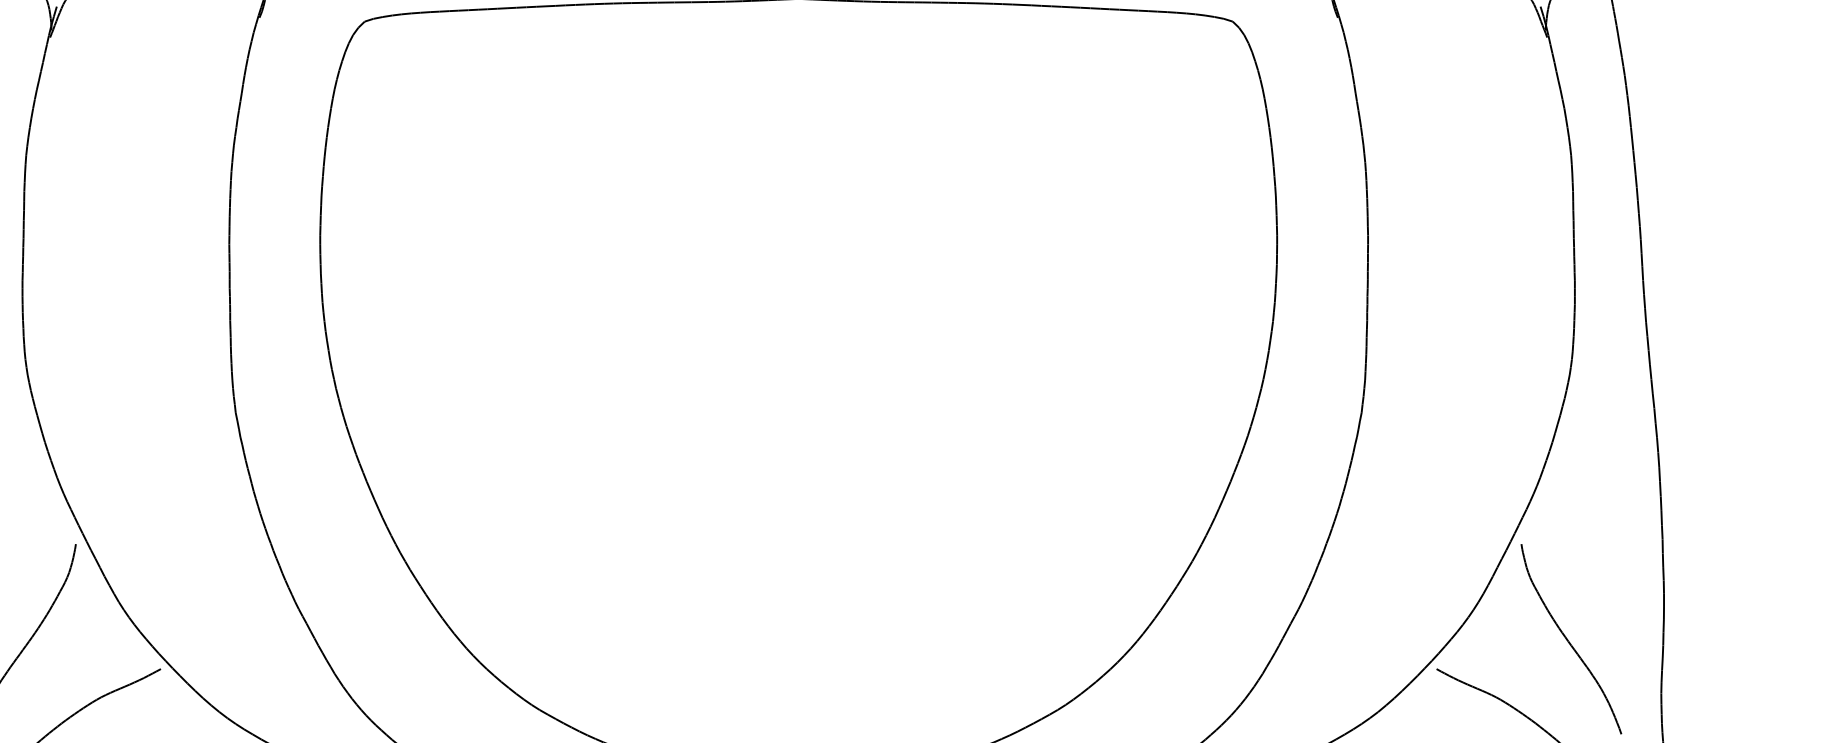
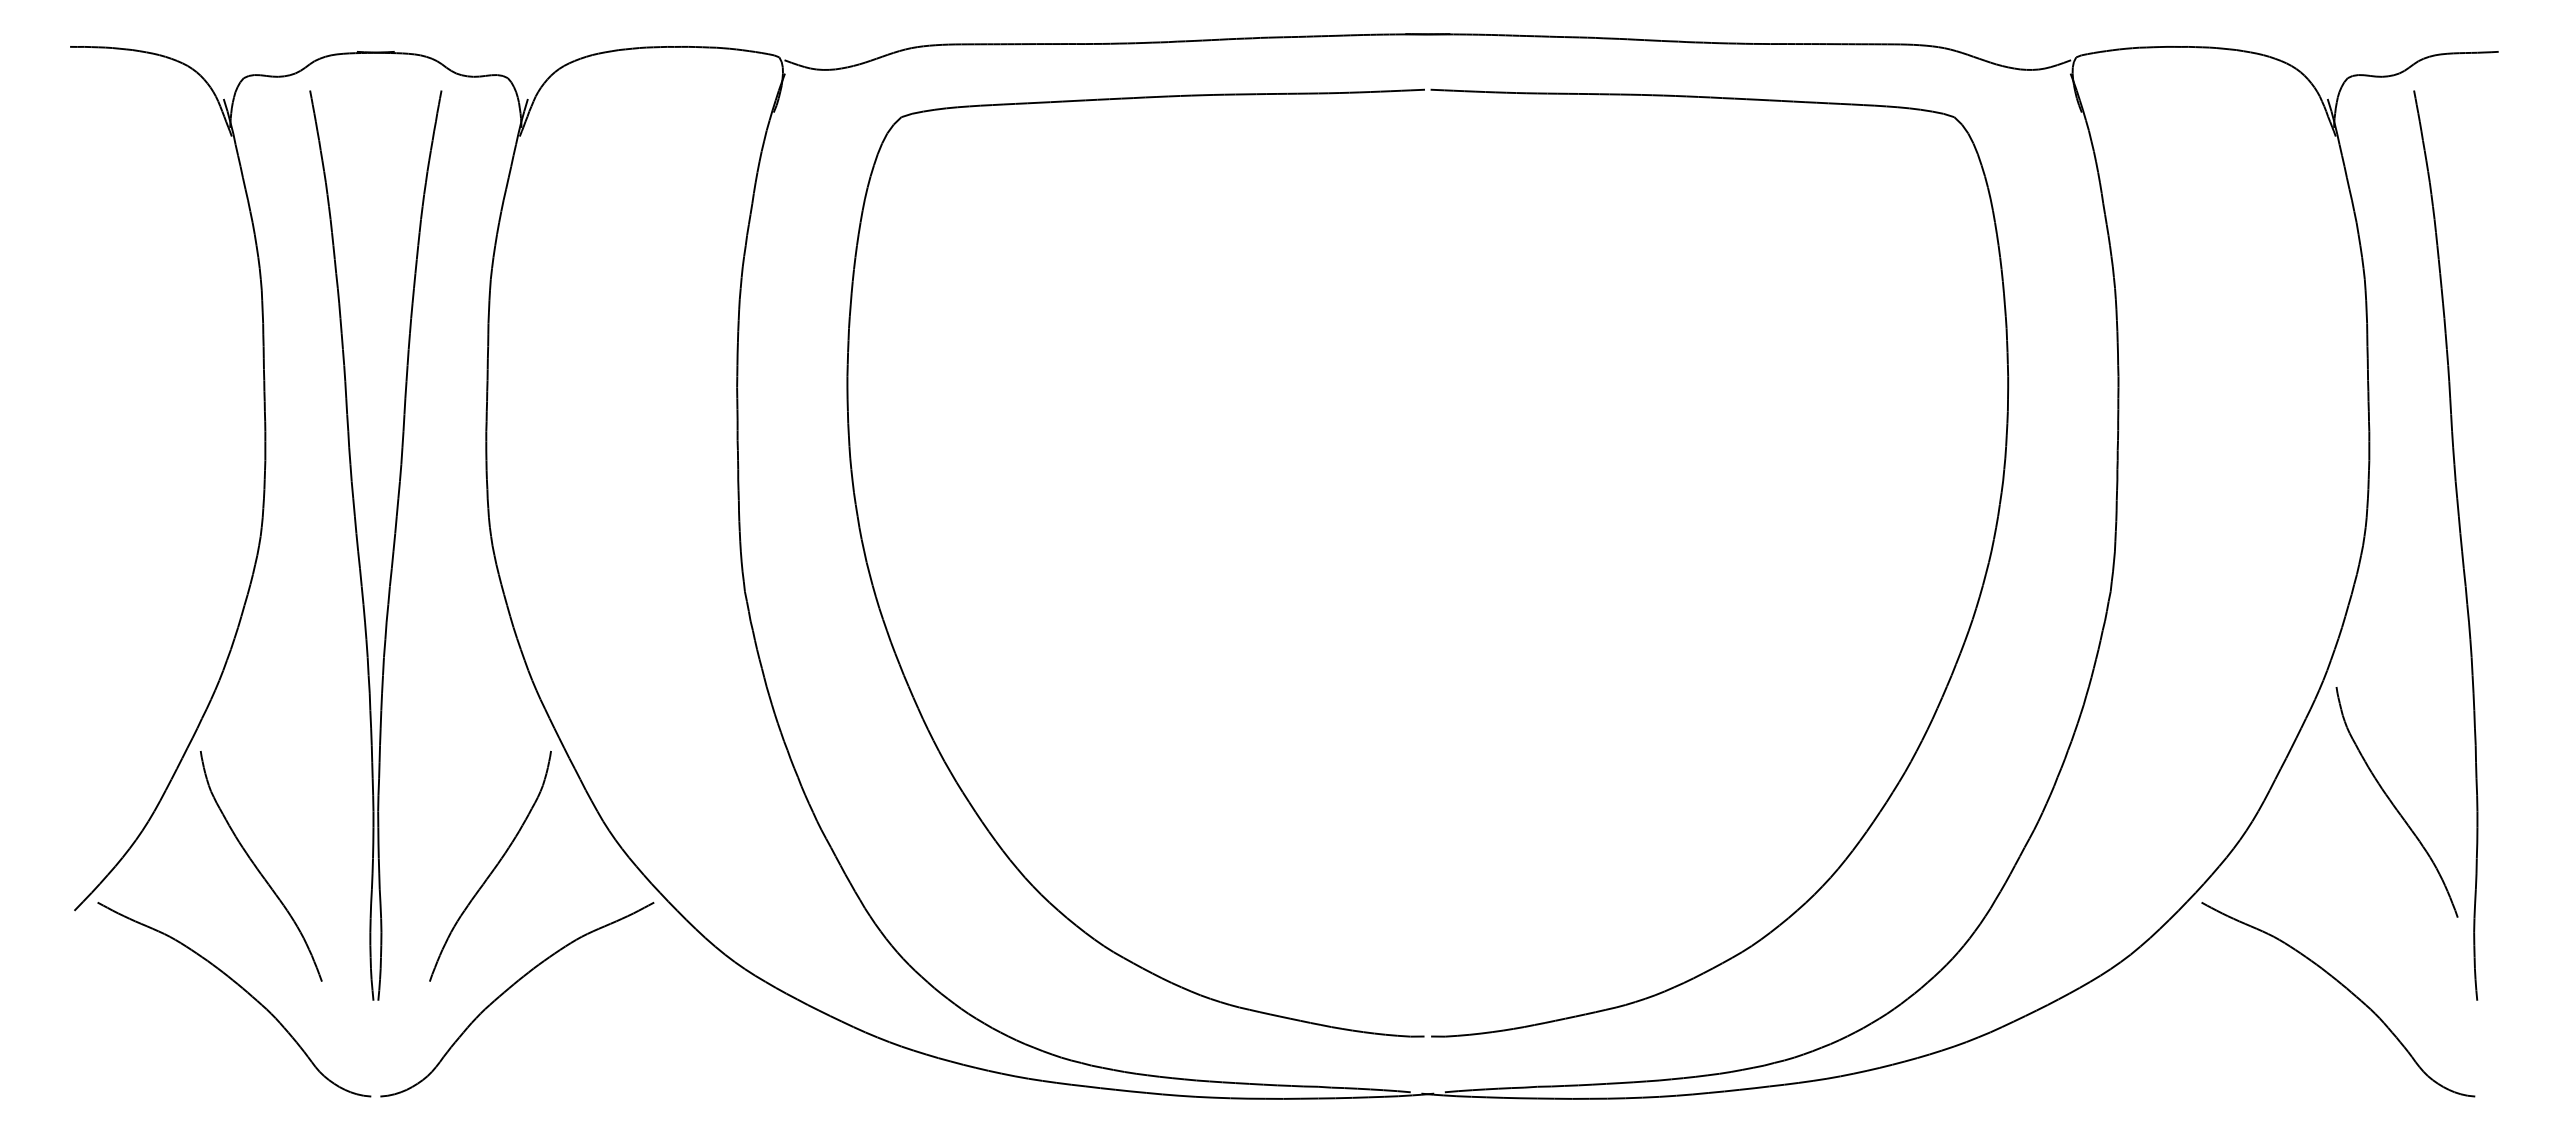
part: (1570, 639) -> (2396, 802), moved

